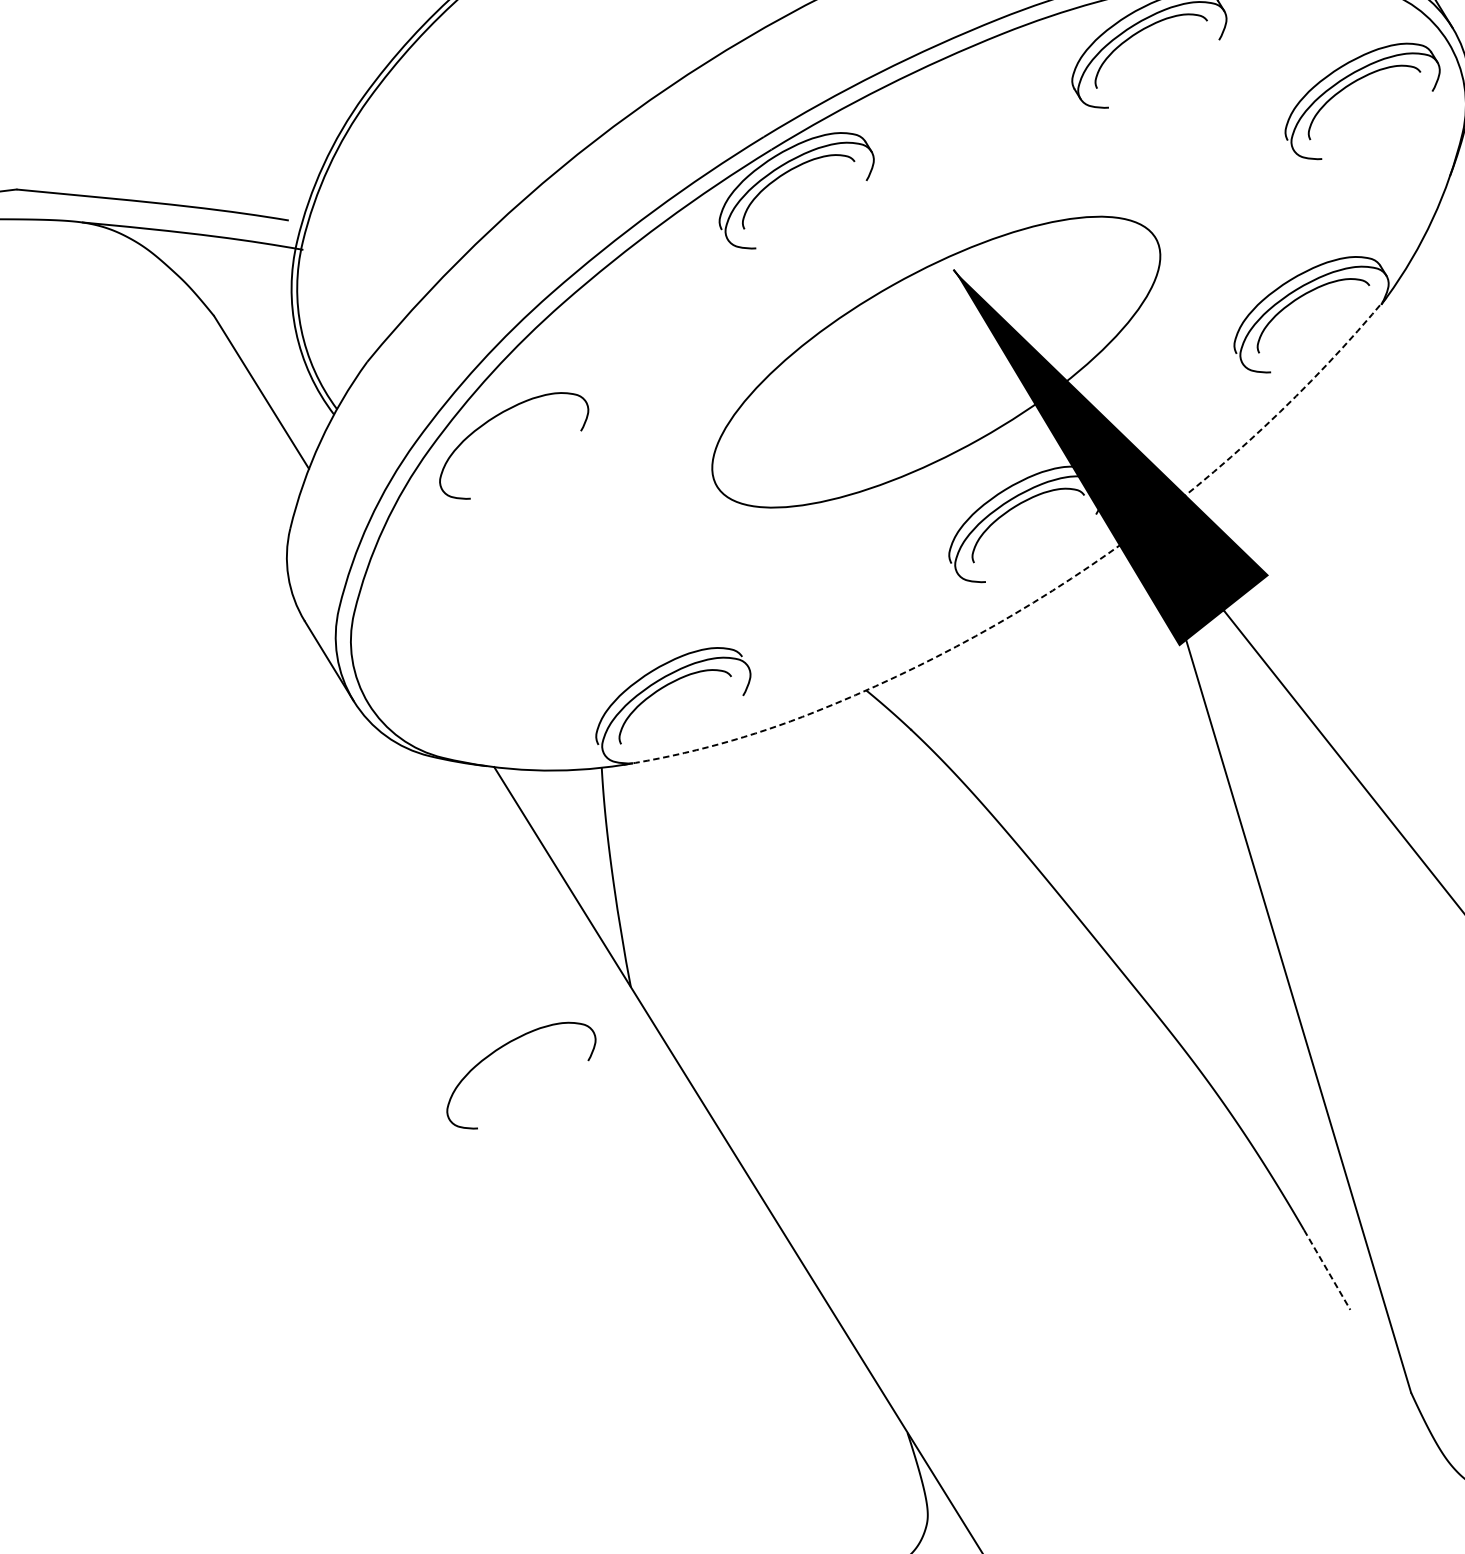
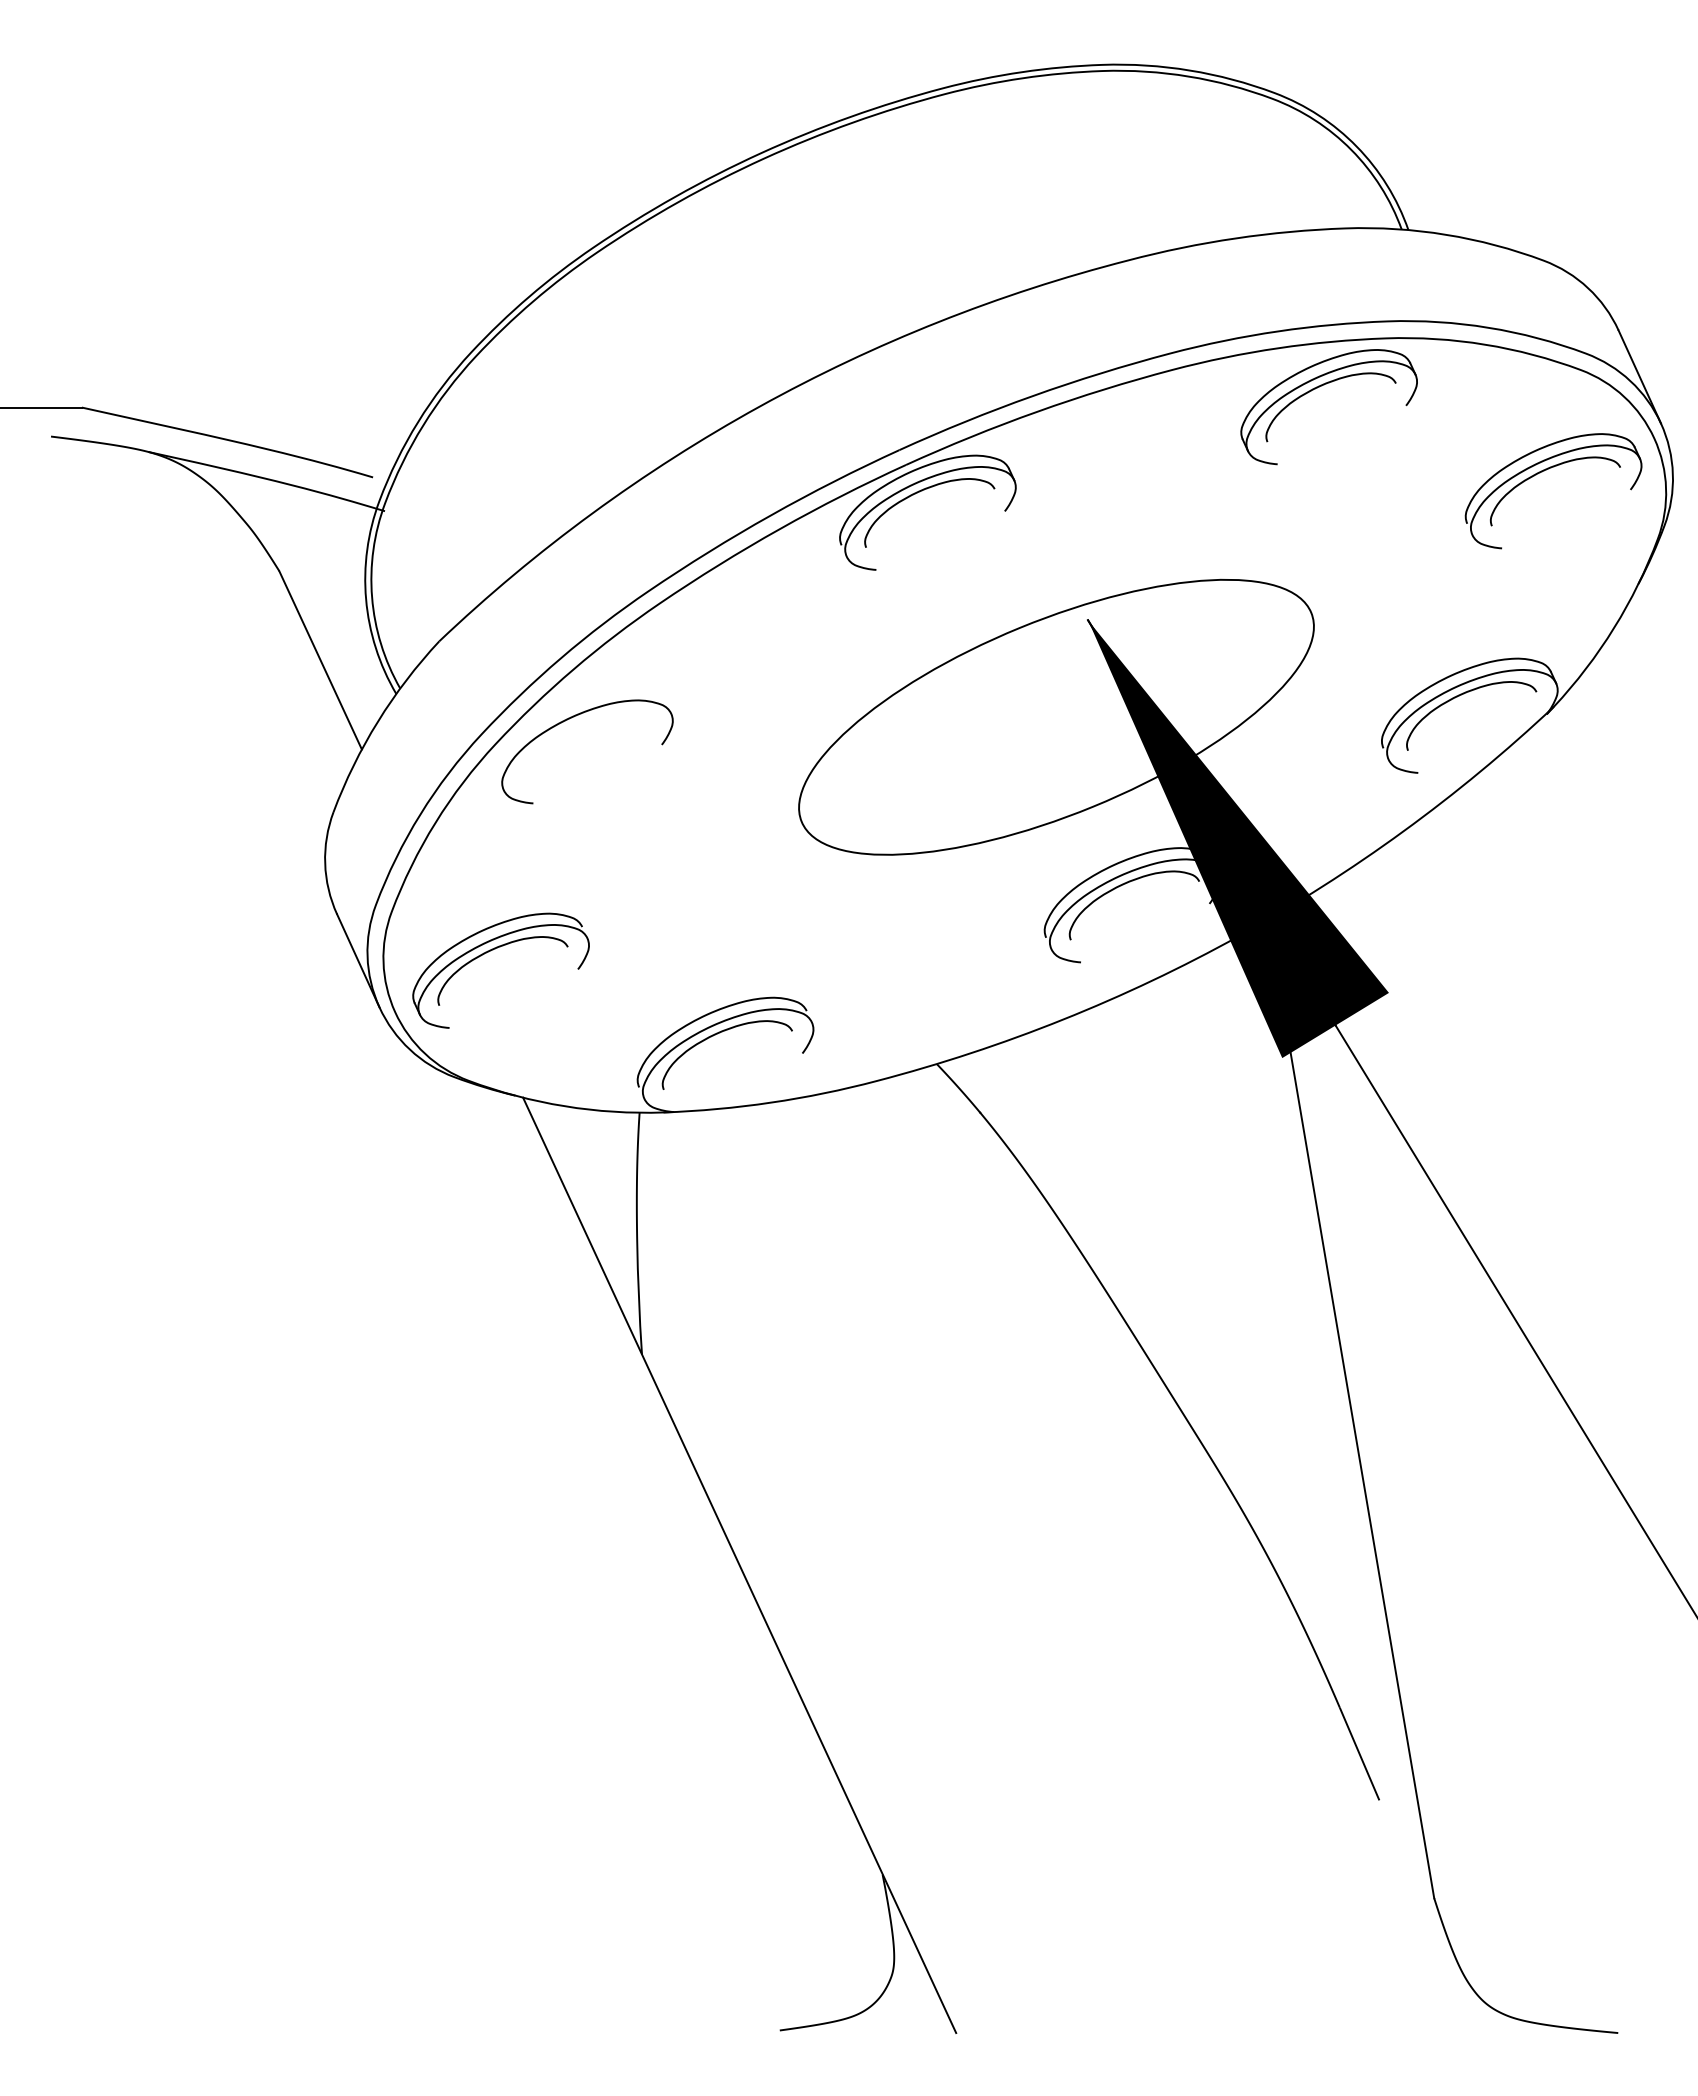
line: (1044, 596) -> (1142, 985), dashed -> solid
part: (450, 636) -> (493, 950), added
curve: (505, 1045) -> (498, 1401), removed
line: (1327, 1270) -> (1359, 1754), dashed -> solid

